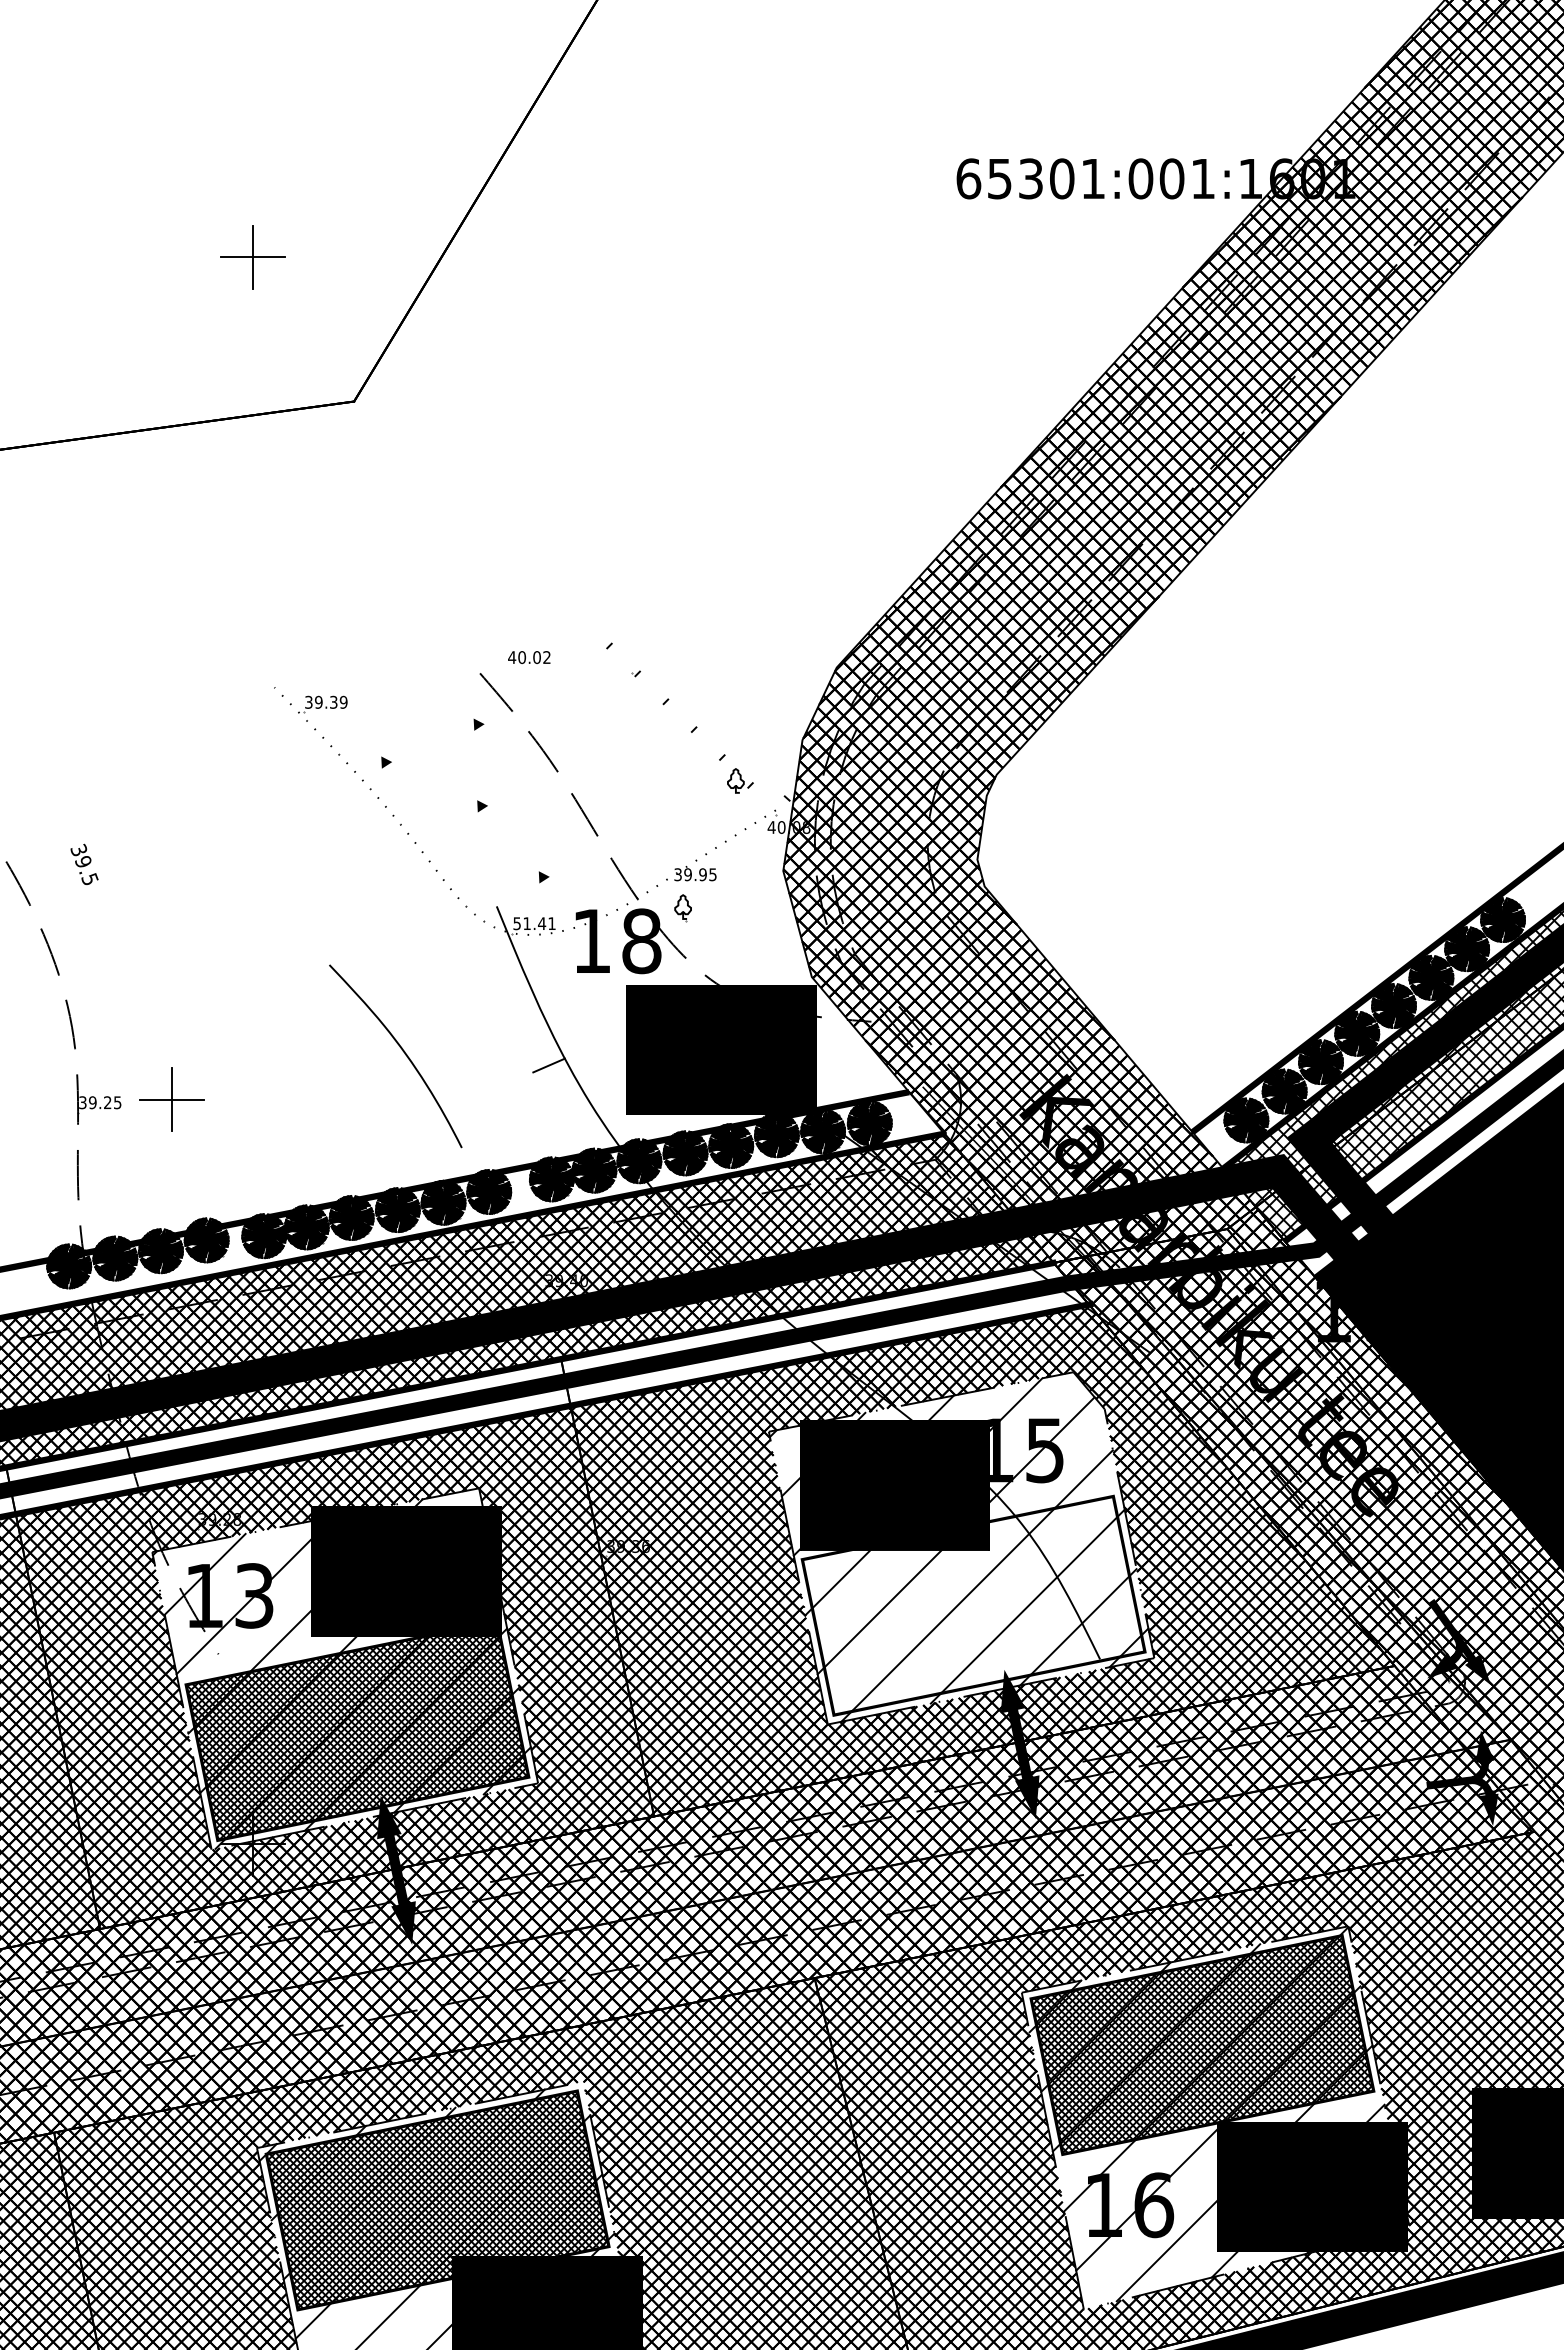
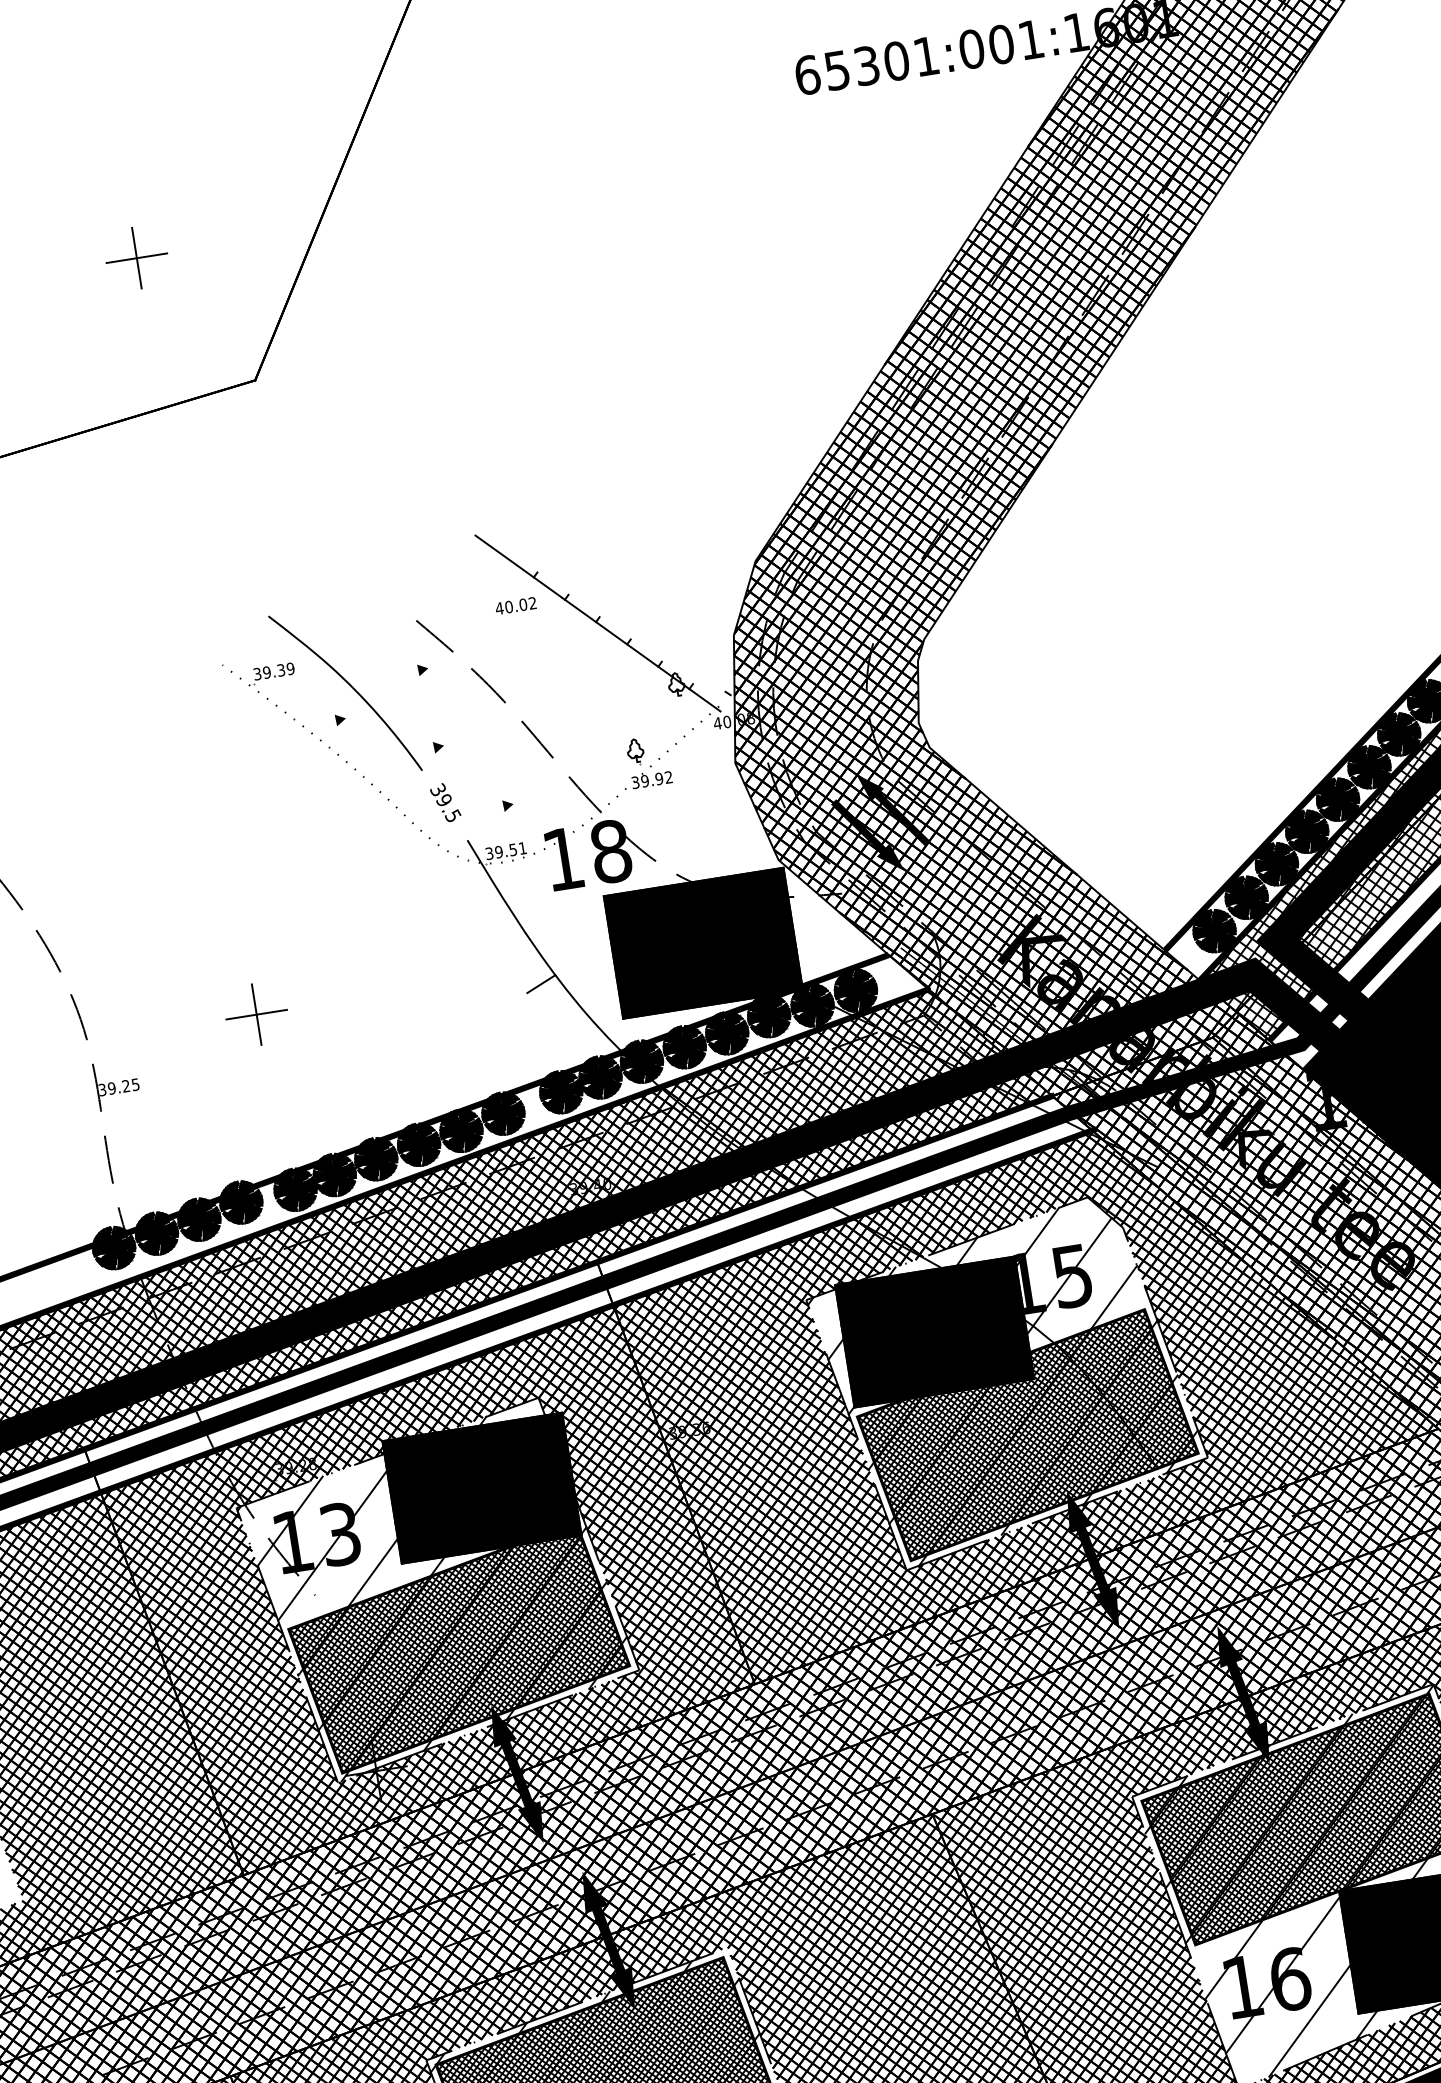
text: (529, 657) -> (516, 605), moved
line: (665, 705) -> (598, 623), added
text: (84, 863) -> (445, 801), moved
text: (712, 874) -> (668, 777), 39.95 -> 39.92
part: (682, 908) -> (635, 752), moved
text: (529, 923) -> (501, 851), 51.41 -> 39.51
fill: (936, 943) -> (892, 809), added
fill: (906, 966) -> (867, 835), added
curve: (402, 1051) -> (351, 687), moved
part: (171, 1099) -> (256, 1014), moved
hatch: (973, 1605) -> (1027, 1434), added
fill: (1151, 1905) -> (1242, 1694), added
fill: (462, 2054) -> (608, 1940), added

